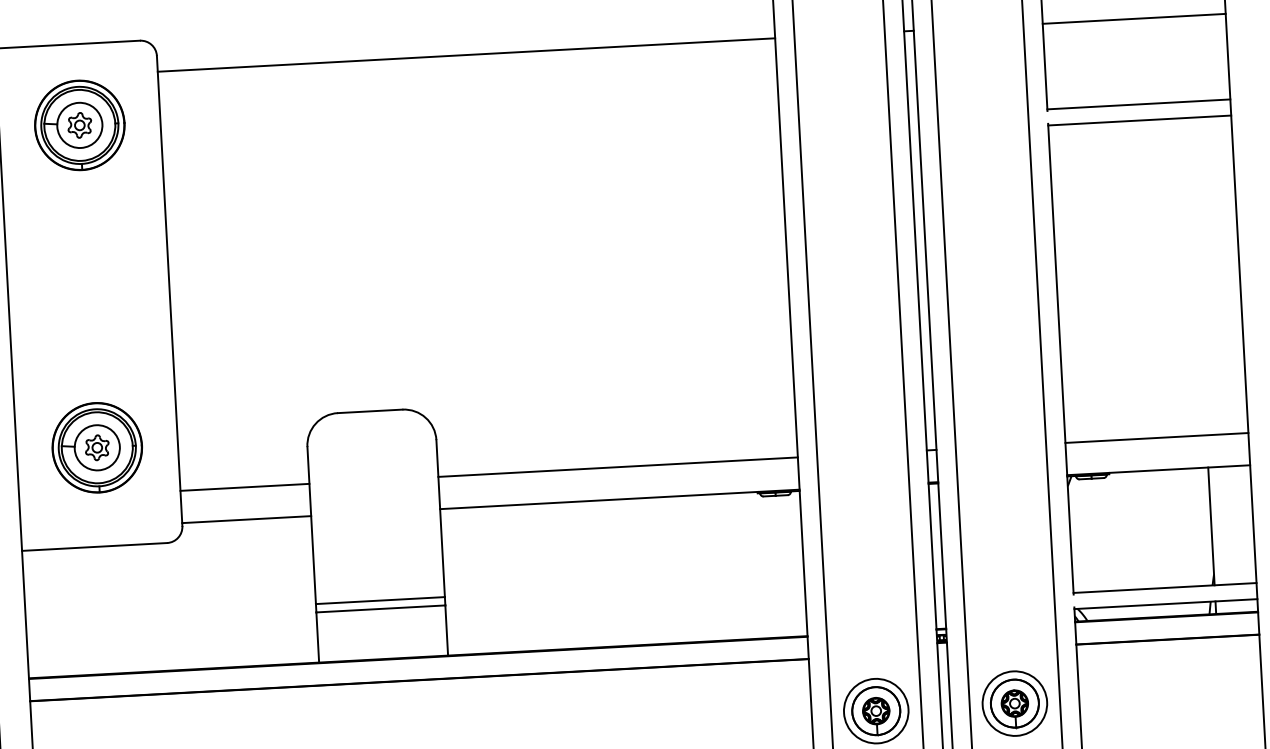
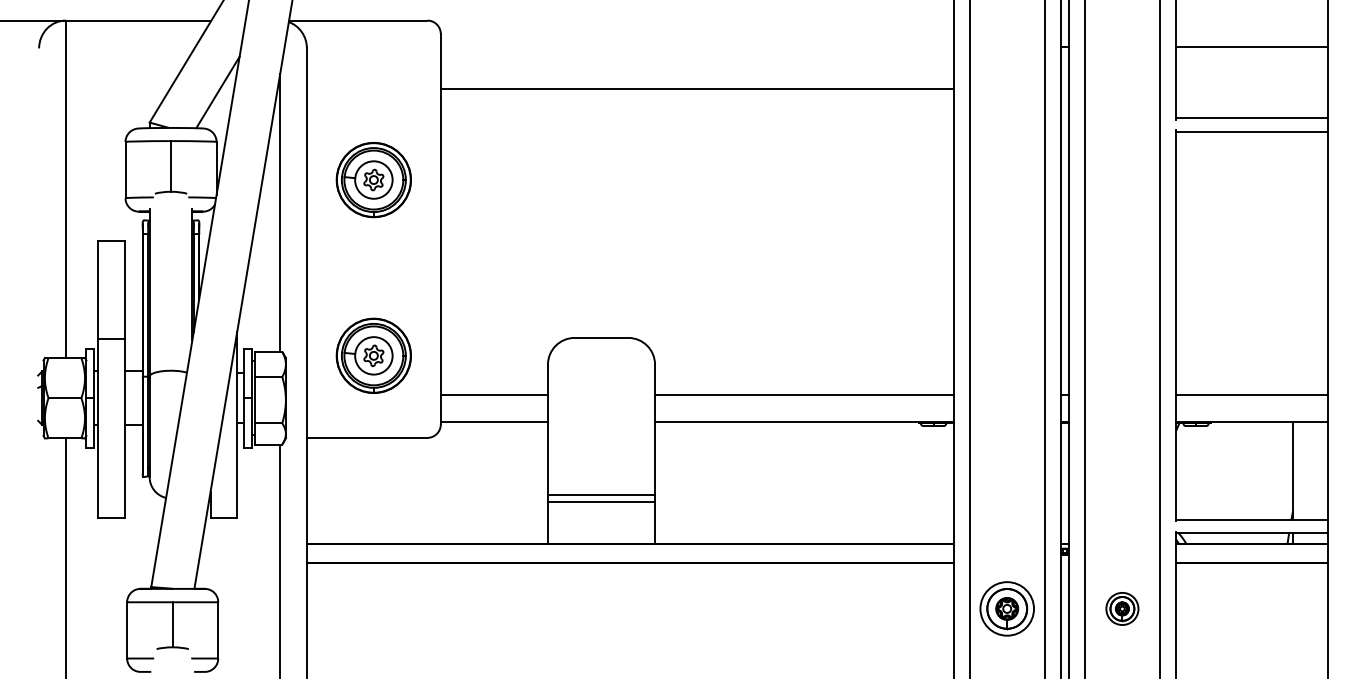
line: (465, 55) -> (696, 89), moved
part: (79, 125) -> (373, 180), moved
part: (1015, 703) -> (1122, 608), size x0.6

